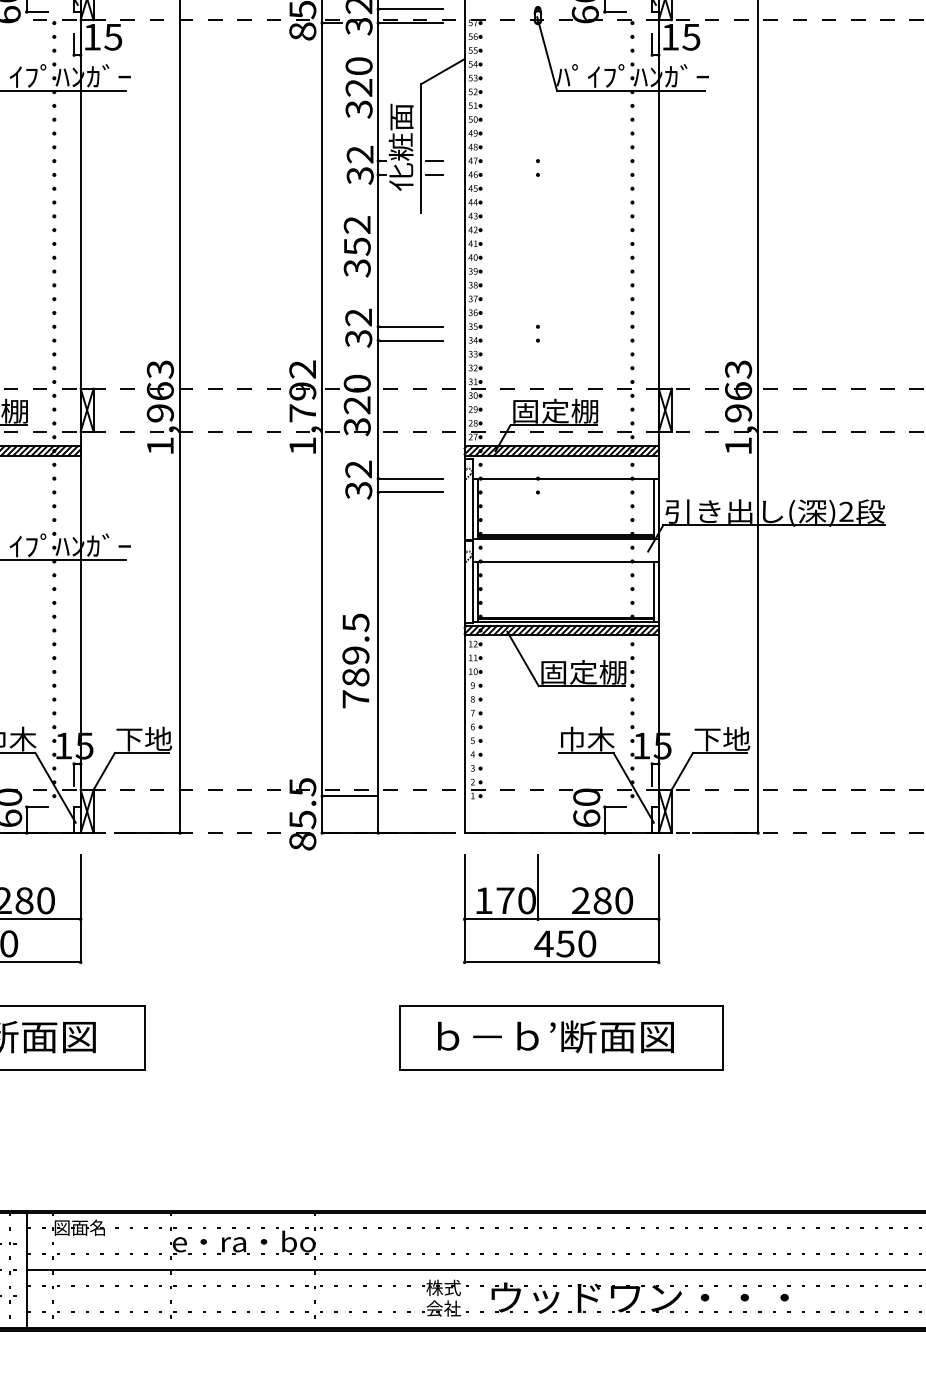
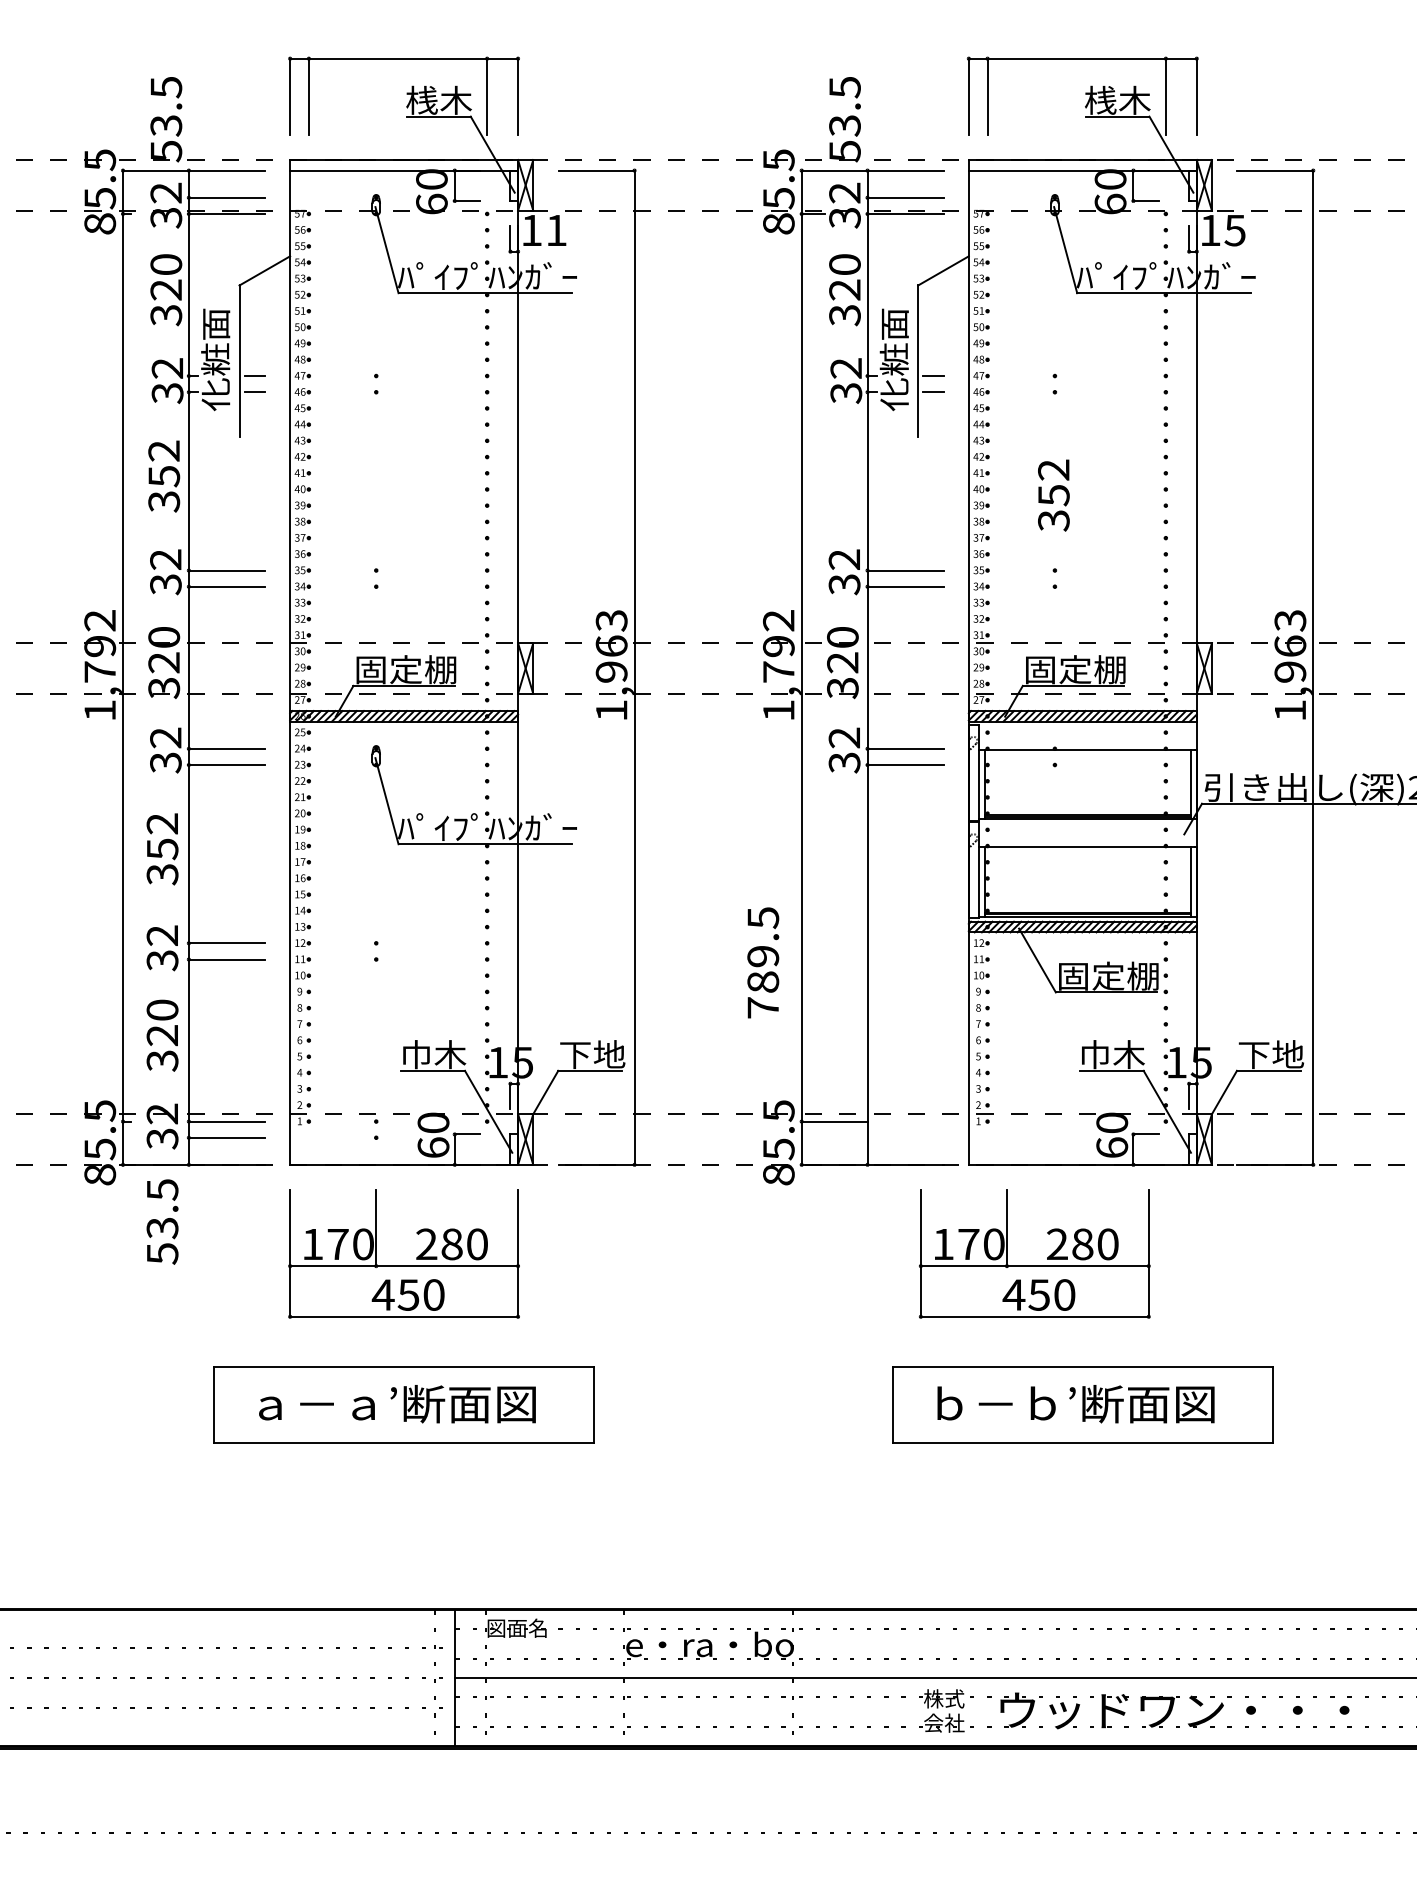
text: (112, 37) -> (555, 230), 15 -> 11
text: (357, 246) -> (1053, 495), moved
text: (356, 660) -> (763, 962), moved
part: (561, 918) -> (1034, 1265), moved

